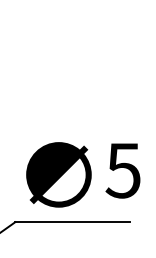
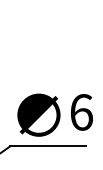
text: (122, 170) -> (80, 112), 5 -> 6

